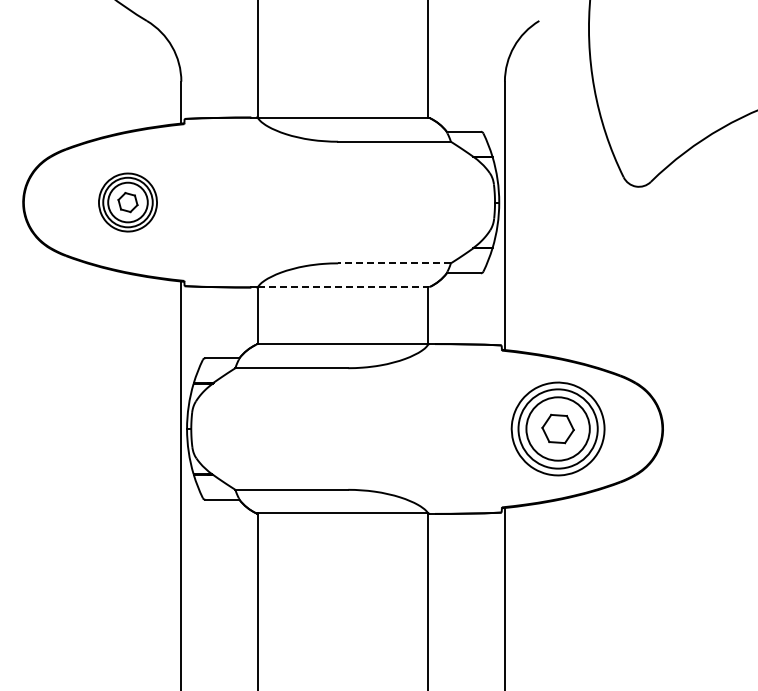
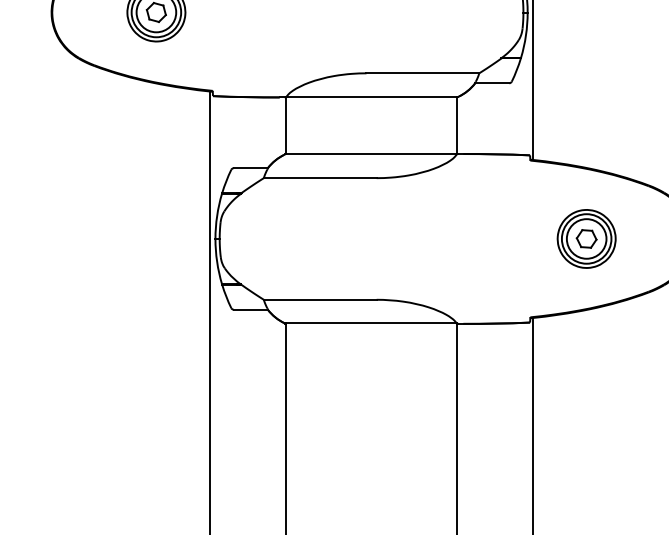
line: (393, 263) -> (421, 73), dashed -> solid
line: (343, 287) -> (371, 97), dashed -> solid
part: (558, 428) -> (586, 238), size x0.62

